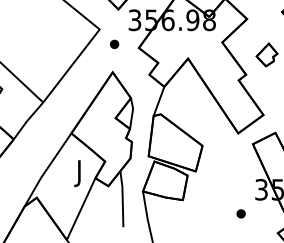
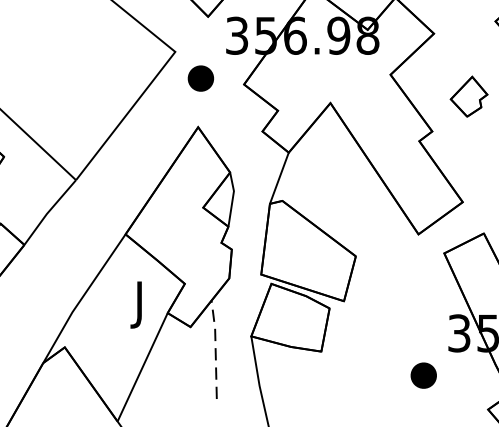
part: (114, 43) -> (201, 76), size x1.6
line: (122, 197) -> (215, 346), solid -> dashed
part: (240, 213) -> (422, 375), size x1.6

